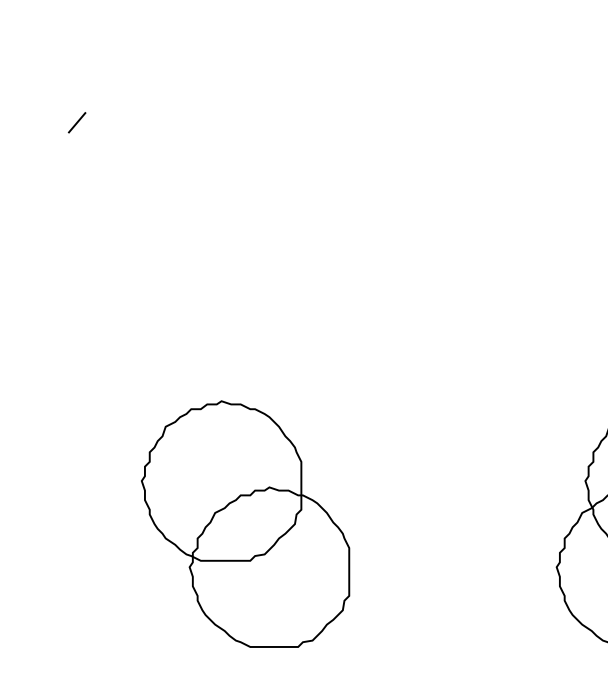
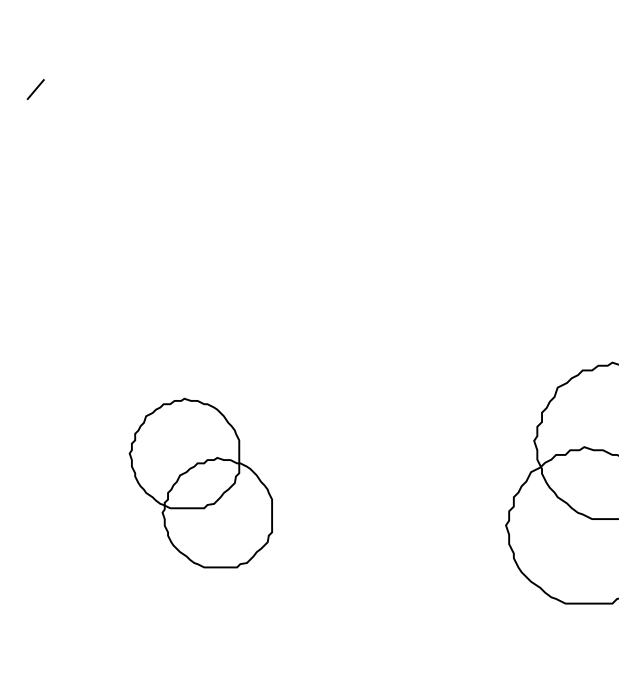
part: (245, 523) -> (200, 482), size x0.7

